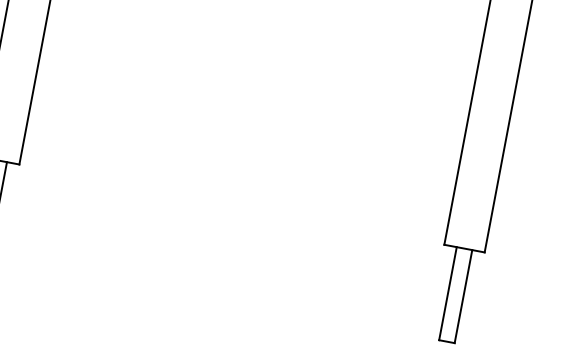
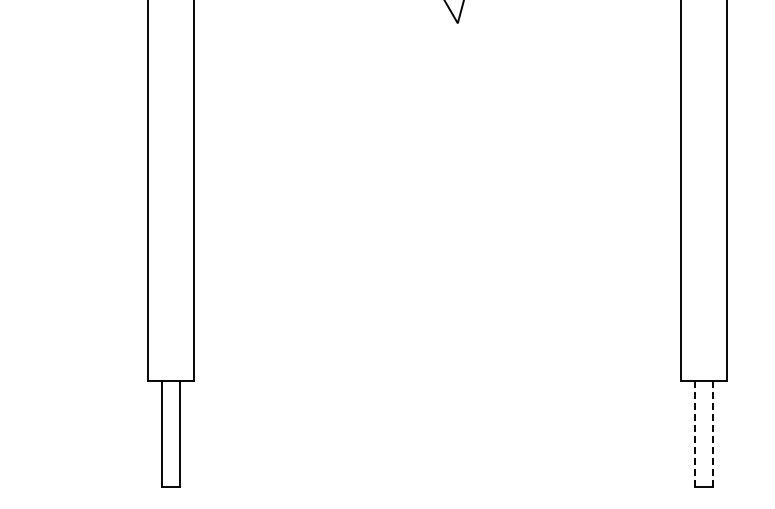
line: (447, 293) -> (694, 433), solid -> dashed
line: (463, 296) -> (712, 433), solid -> dashed

